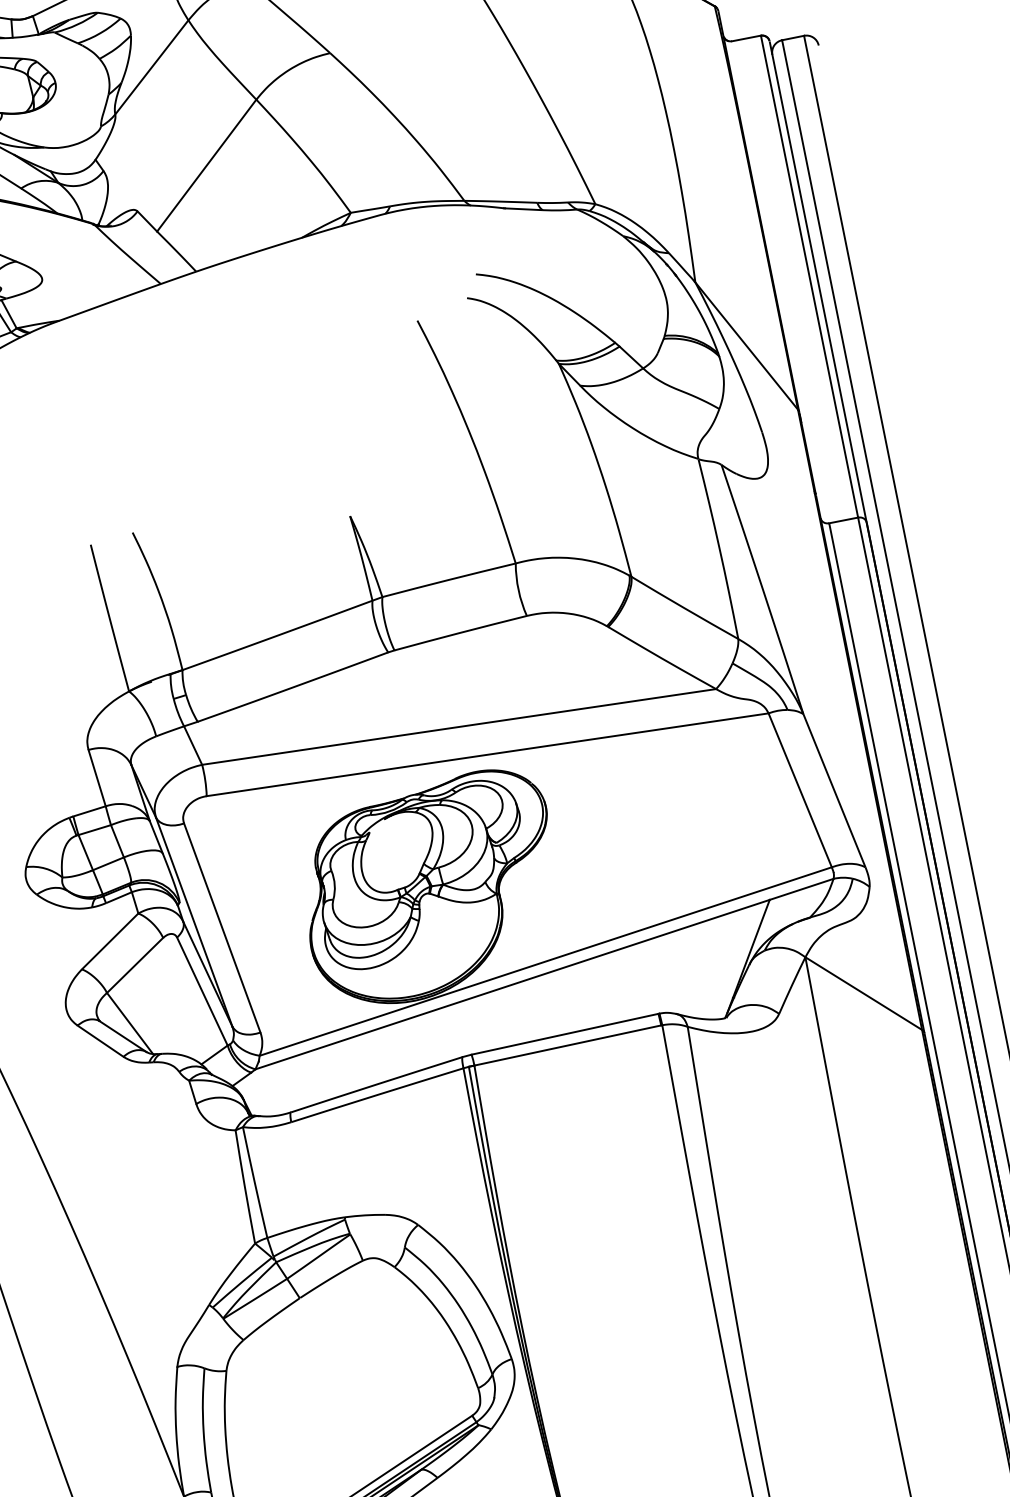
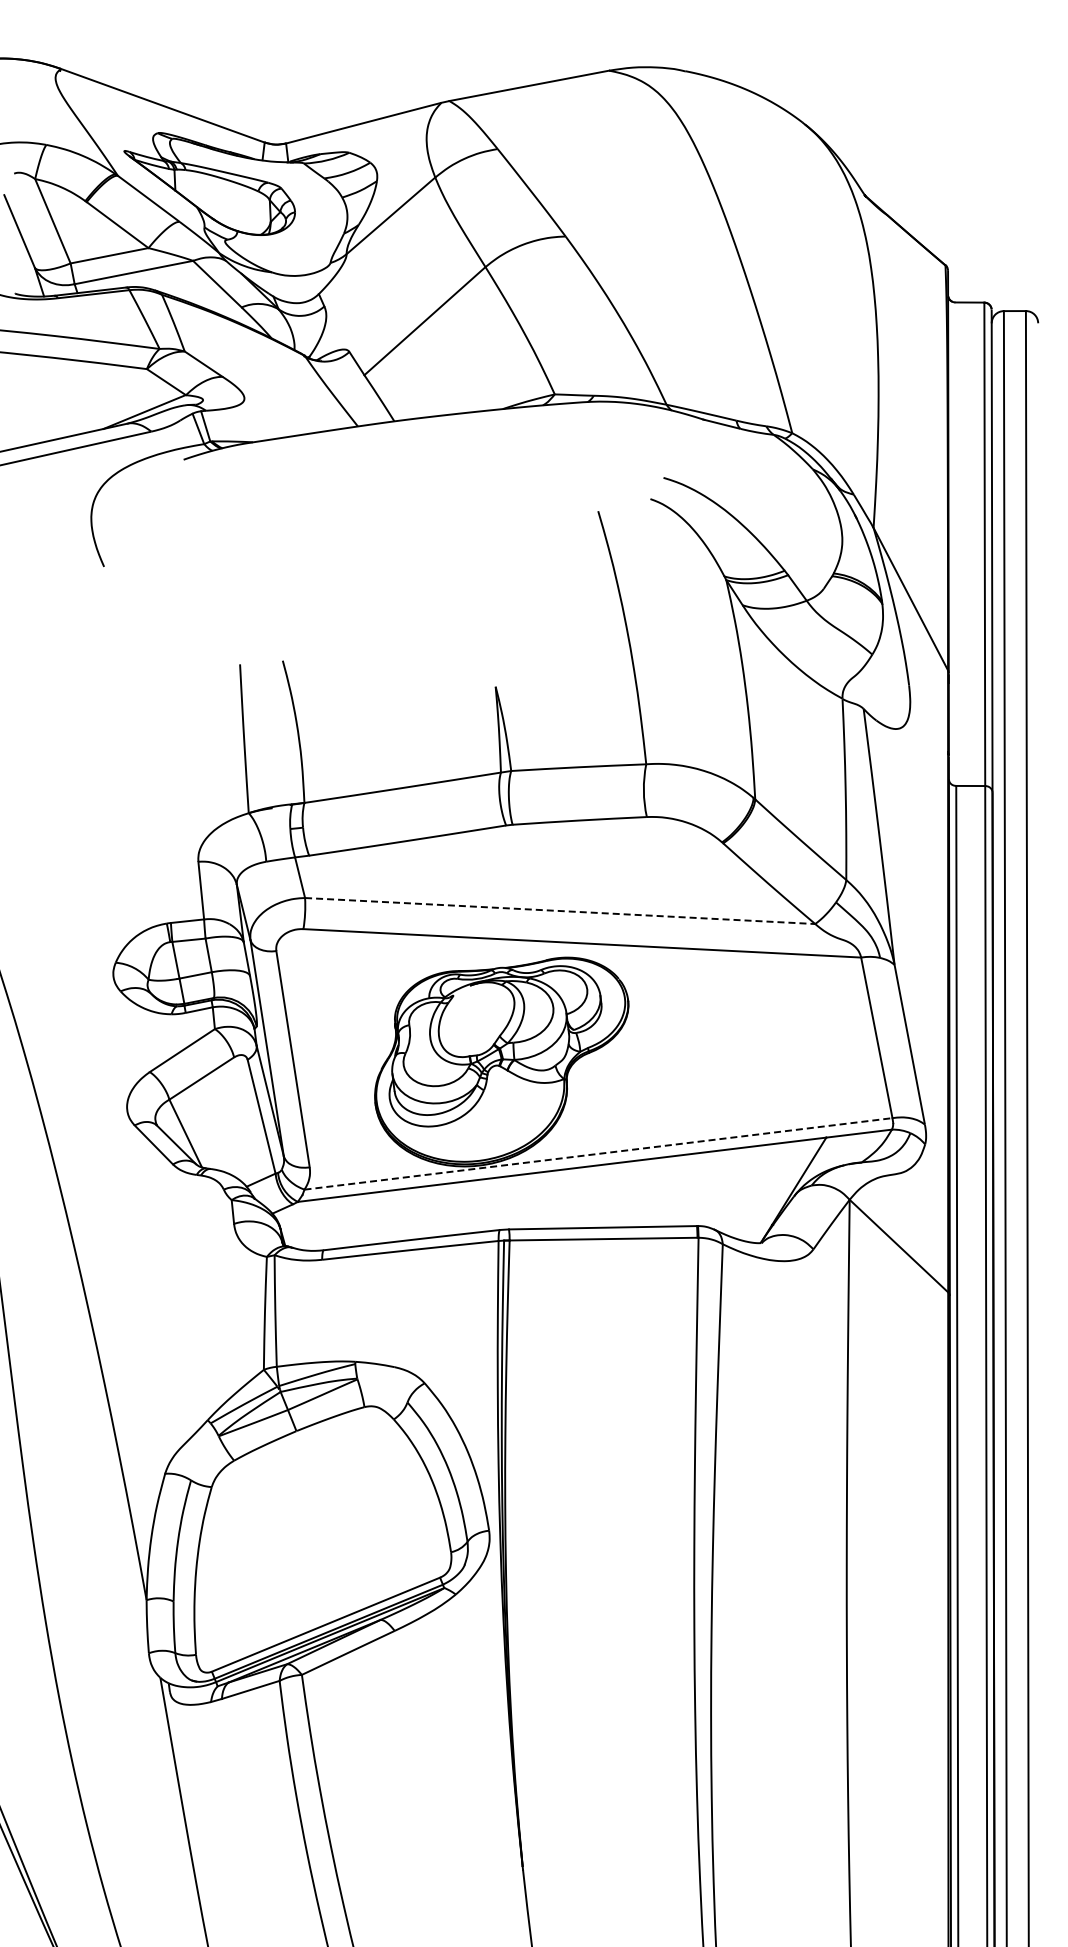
line: (459, 727) -> (560, 911), solid -> dashed
line: (546, 960) -> (599, 1153), solid -> dashed

